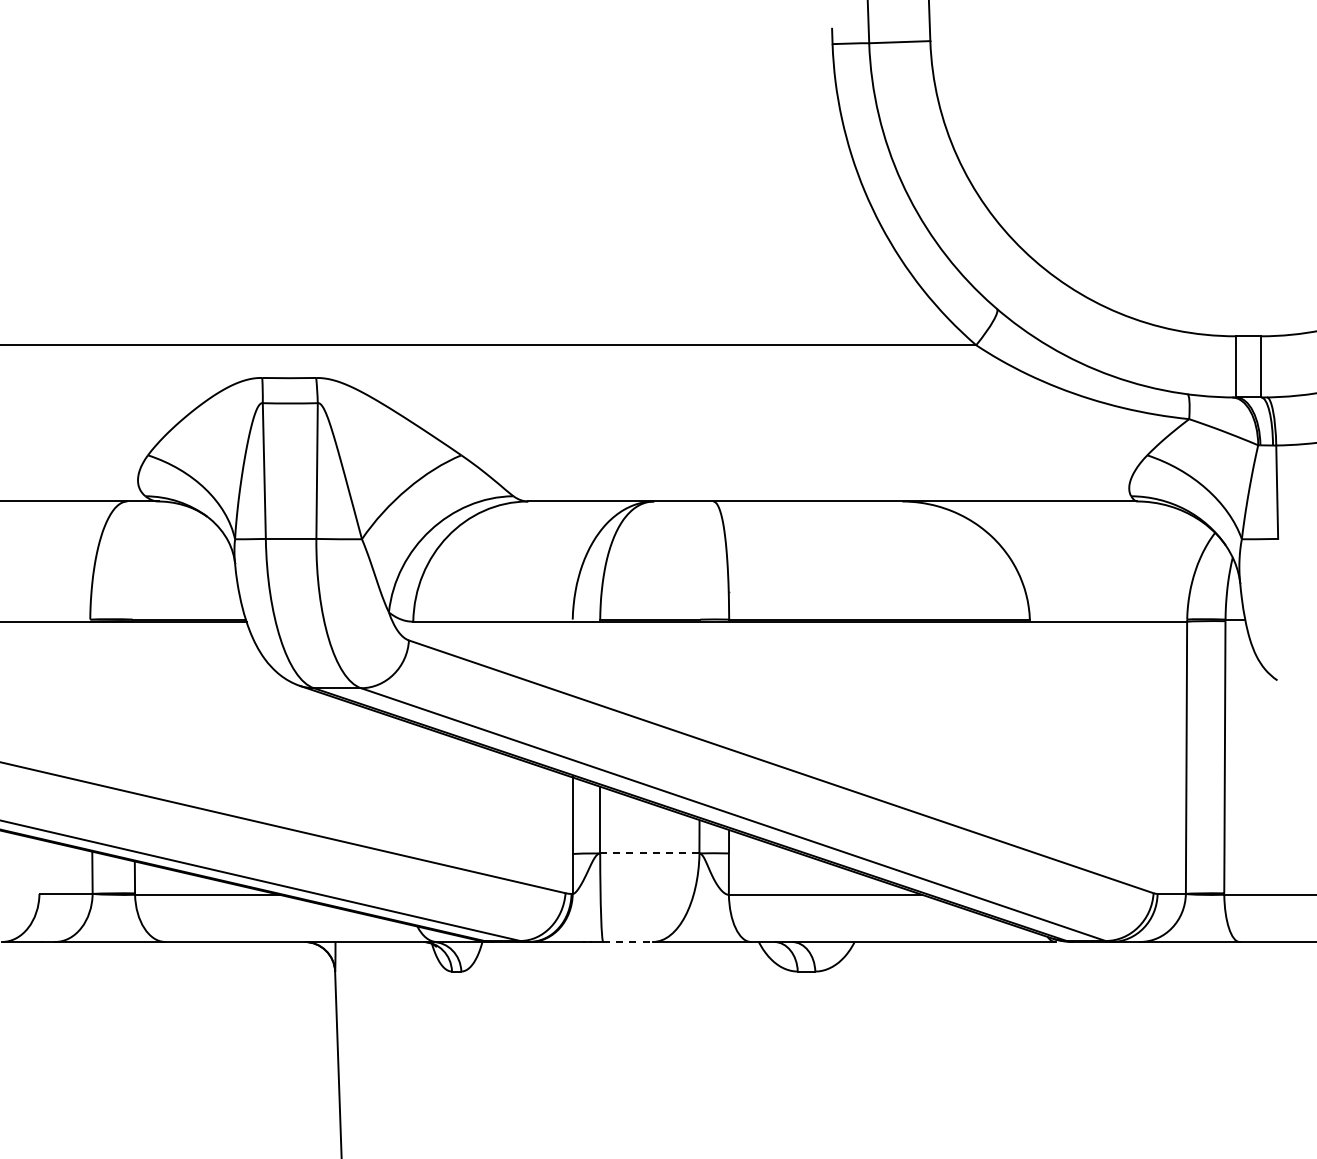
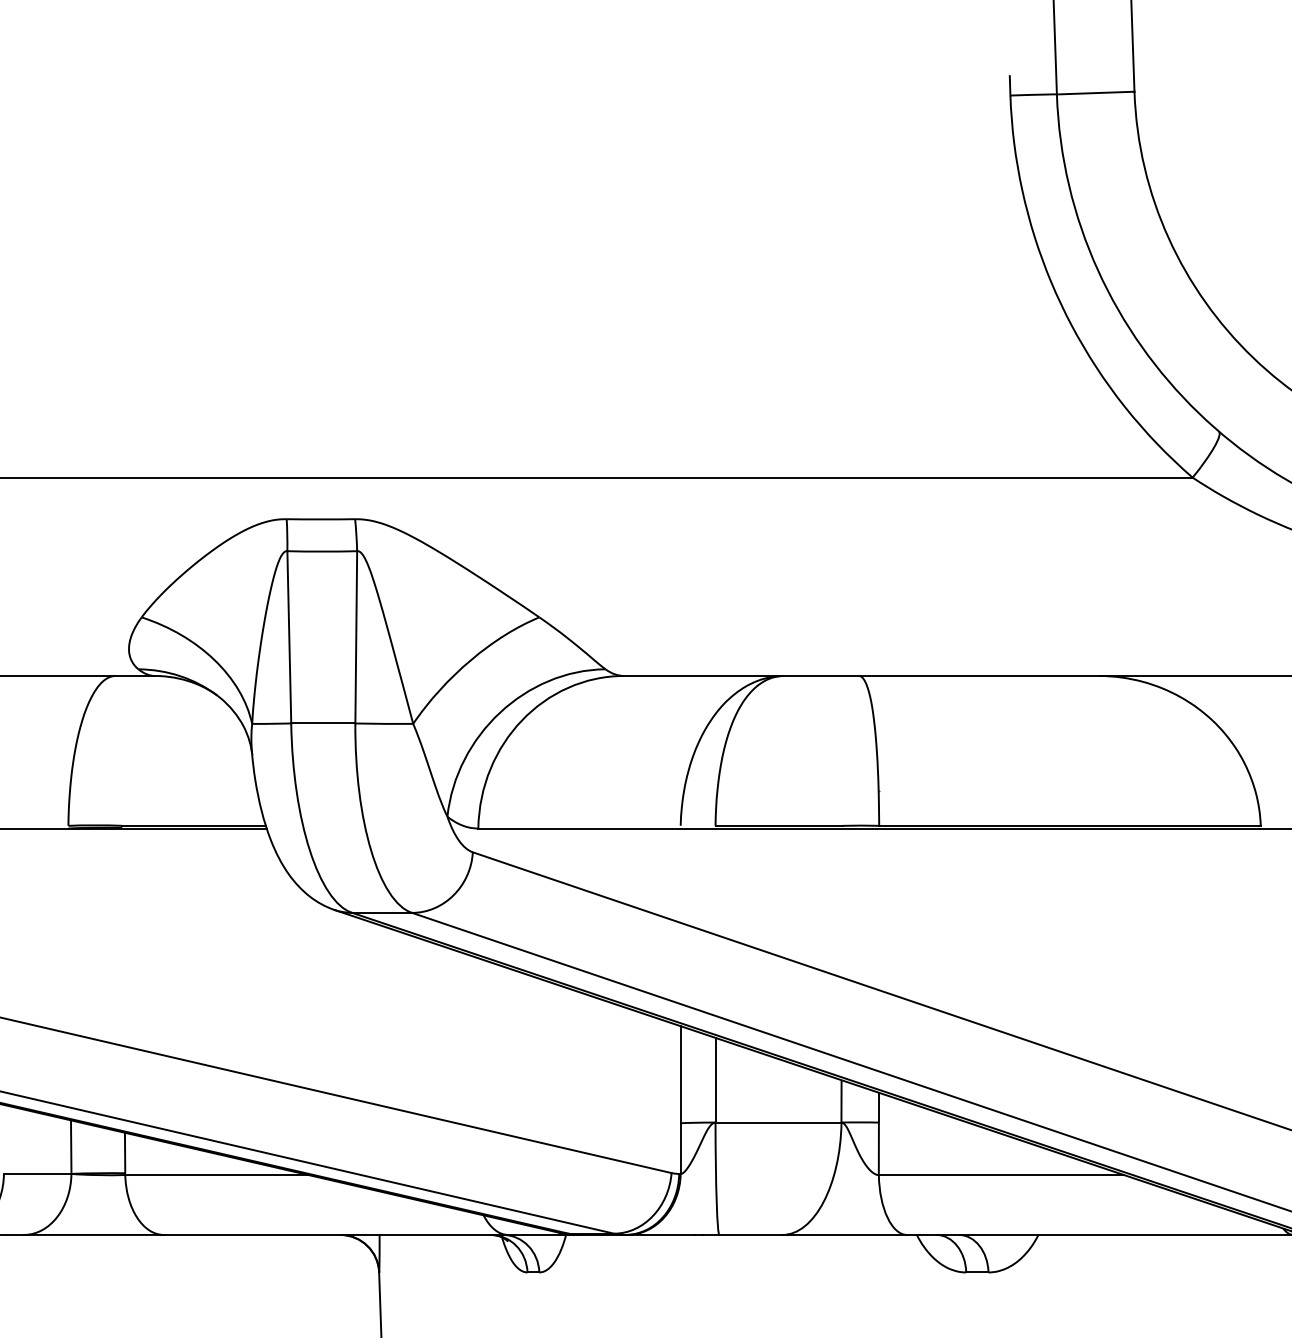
line: (649, 853) -> (778, 1122), dashed -> solid
line: (628, 942) -> (751, 1235), dashed -> solid

